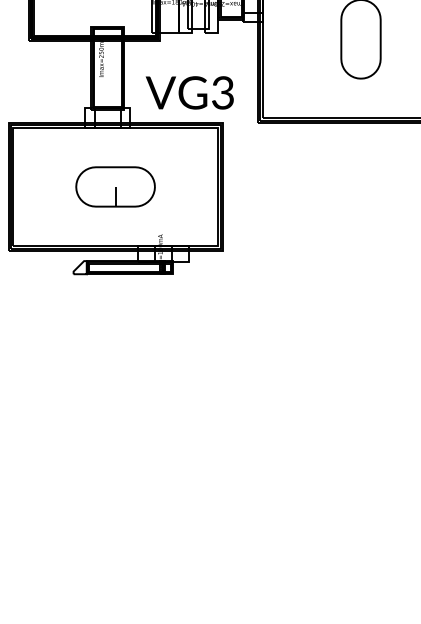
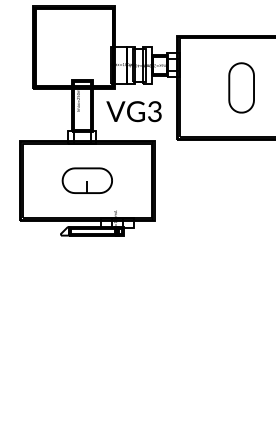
text: (188, 92) -> (133, 111), moved

